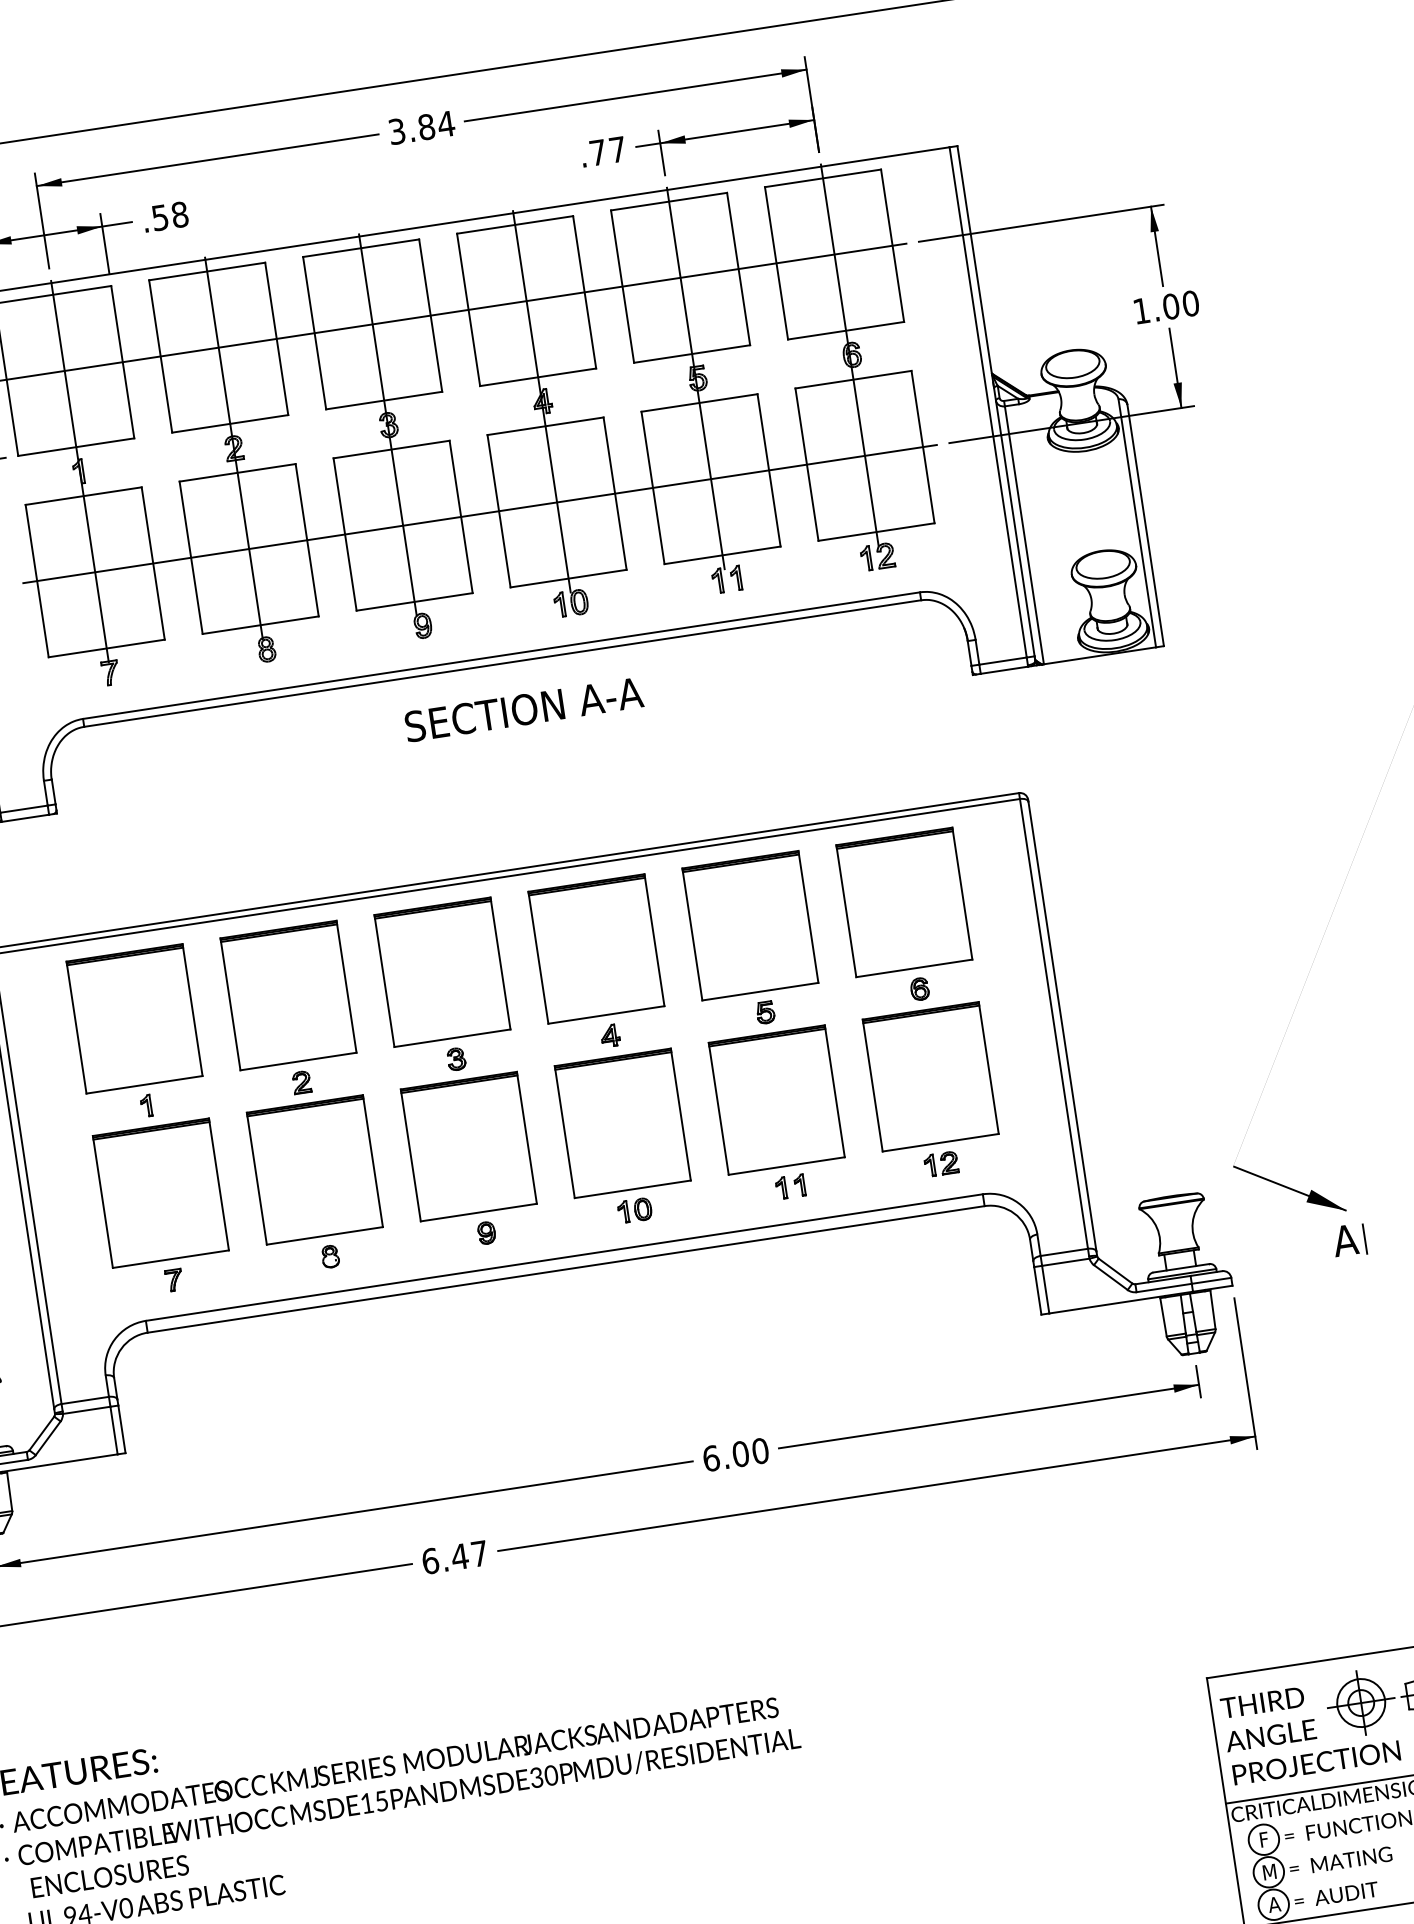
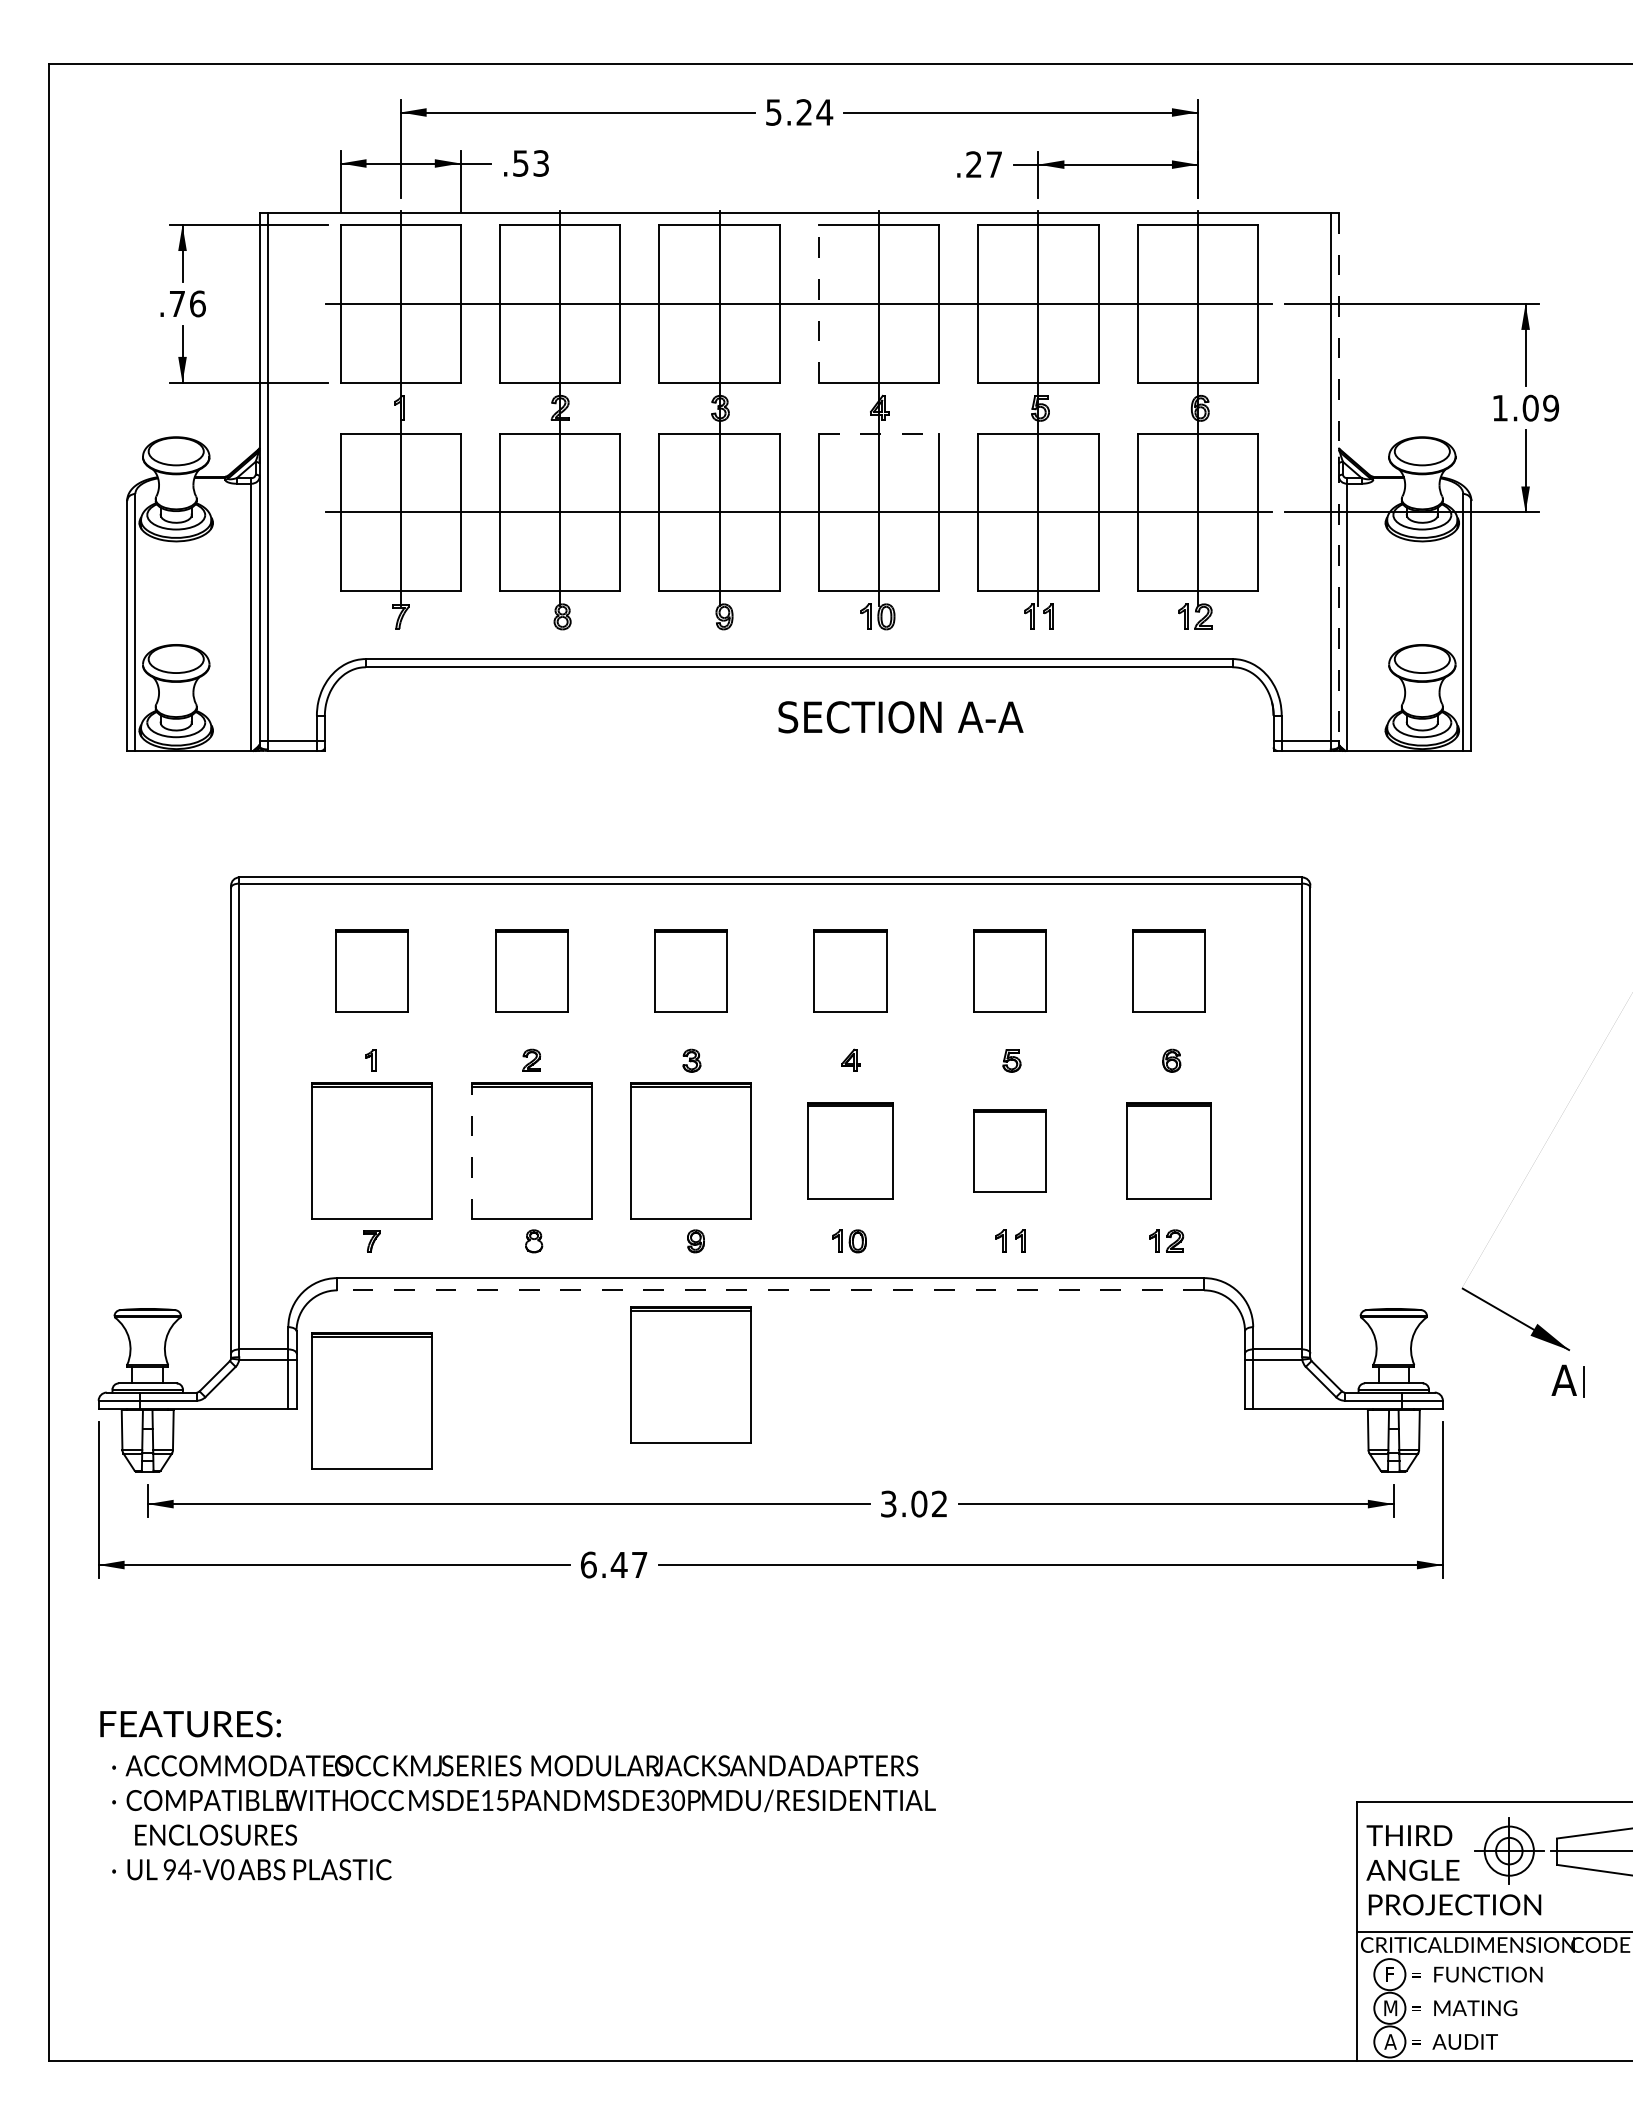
text: (412, 129) -> (789, 112), 3.84 -> 5.24
text: (597, 152) -> (973, 164), .77 -> .27
text: (180, 214) -> (541, 163), .58 -> .53
text: (1191, 303) -> (1551, 408), 1.00 -> 1.09
line: (468, 309) -> (818, 303), solid -> dashed
line: (995, 401) -> (1338, 477), solid -> dashed
line: (546, 426) -> (879, 433), solid -> dashed
text: (523, 710) -> (900, 717), moved
part: (903, 902) -> (1168, 970), size x0.6
part: (749, 925) -> (1009, 970), size x0.6
part: (596, 948) -> (850, 970), size x0.6
part: (441, 972) -> (690, 970), size x0.6
part: (288, 995) -> (531, 970), size x0.6
part: (133, 1018) -> (371, 970), size x0.6
part: (929, 1076) -> (1168, 1150), size x0.7
part: (776, 1099) -> (1009, 1150), size x0.6
part: (622, 1122) -> (850, 1150), size x0.7
line: (256, 1178) -> (471, 1150), solid -> dashed
line: (565, 1269) -> (770, 1290), solid -> dashed
part: (500, 1362) -> (690, 1374), added
part: (196, 1434) -> (371, 1400), added
text: (736, 1454) -> (914, 1503), 6.00 -> 3.02

